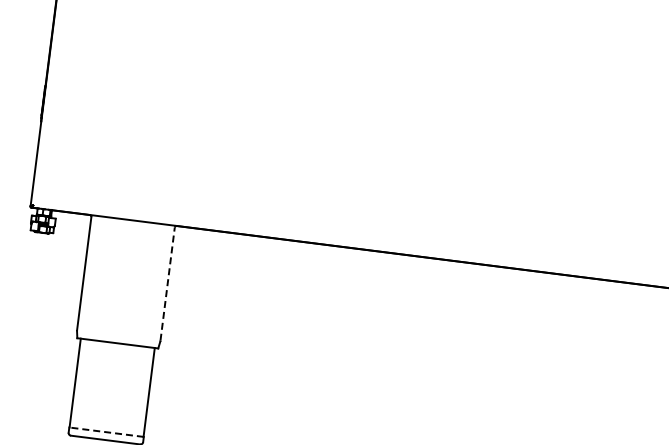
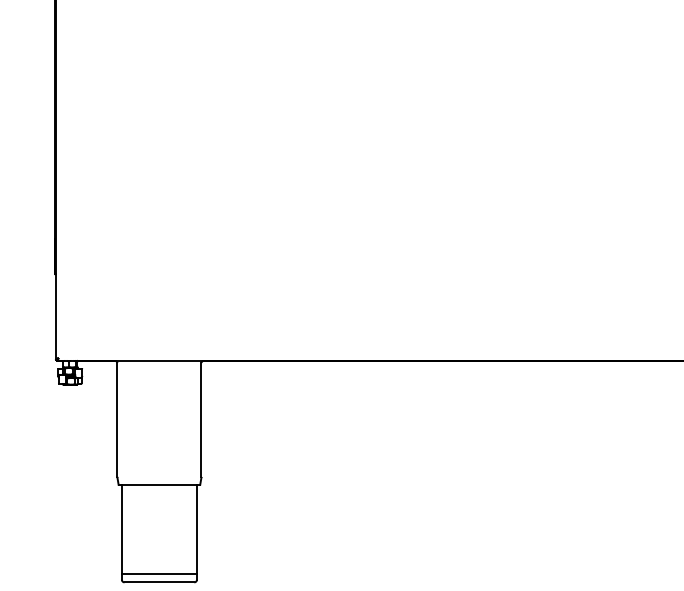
line: (167, 283) -> (201, 419), dashed -> solid
line: (106, 432) -> (159, 574), dashed -> solid

